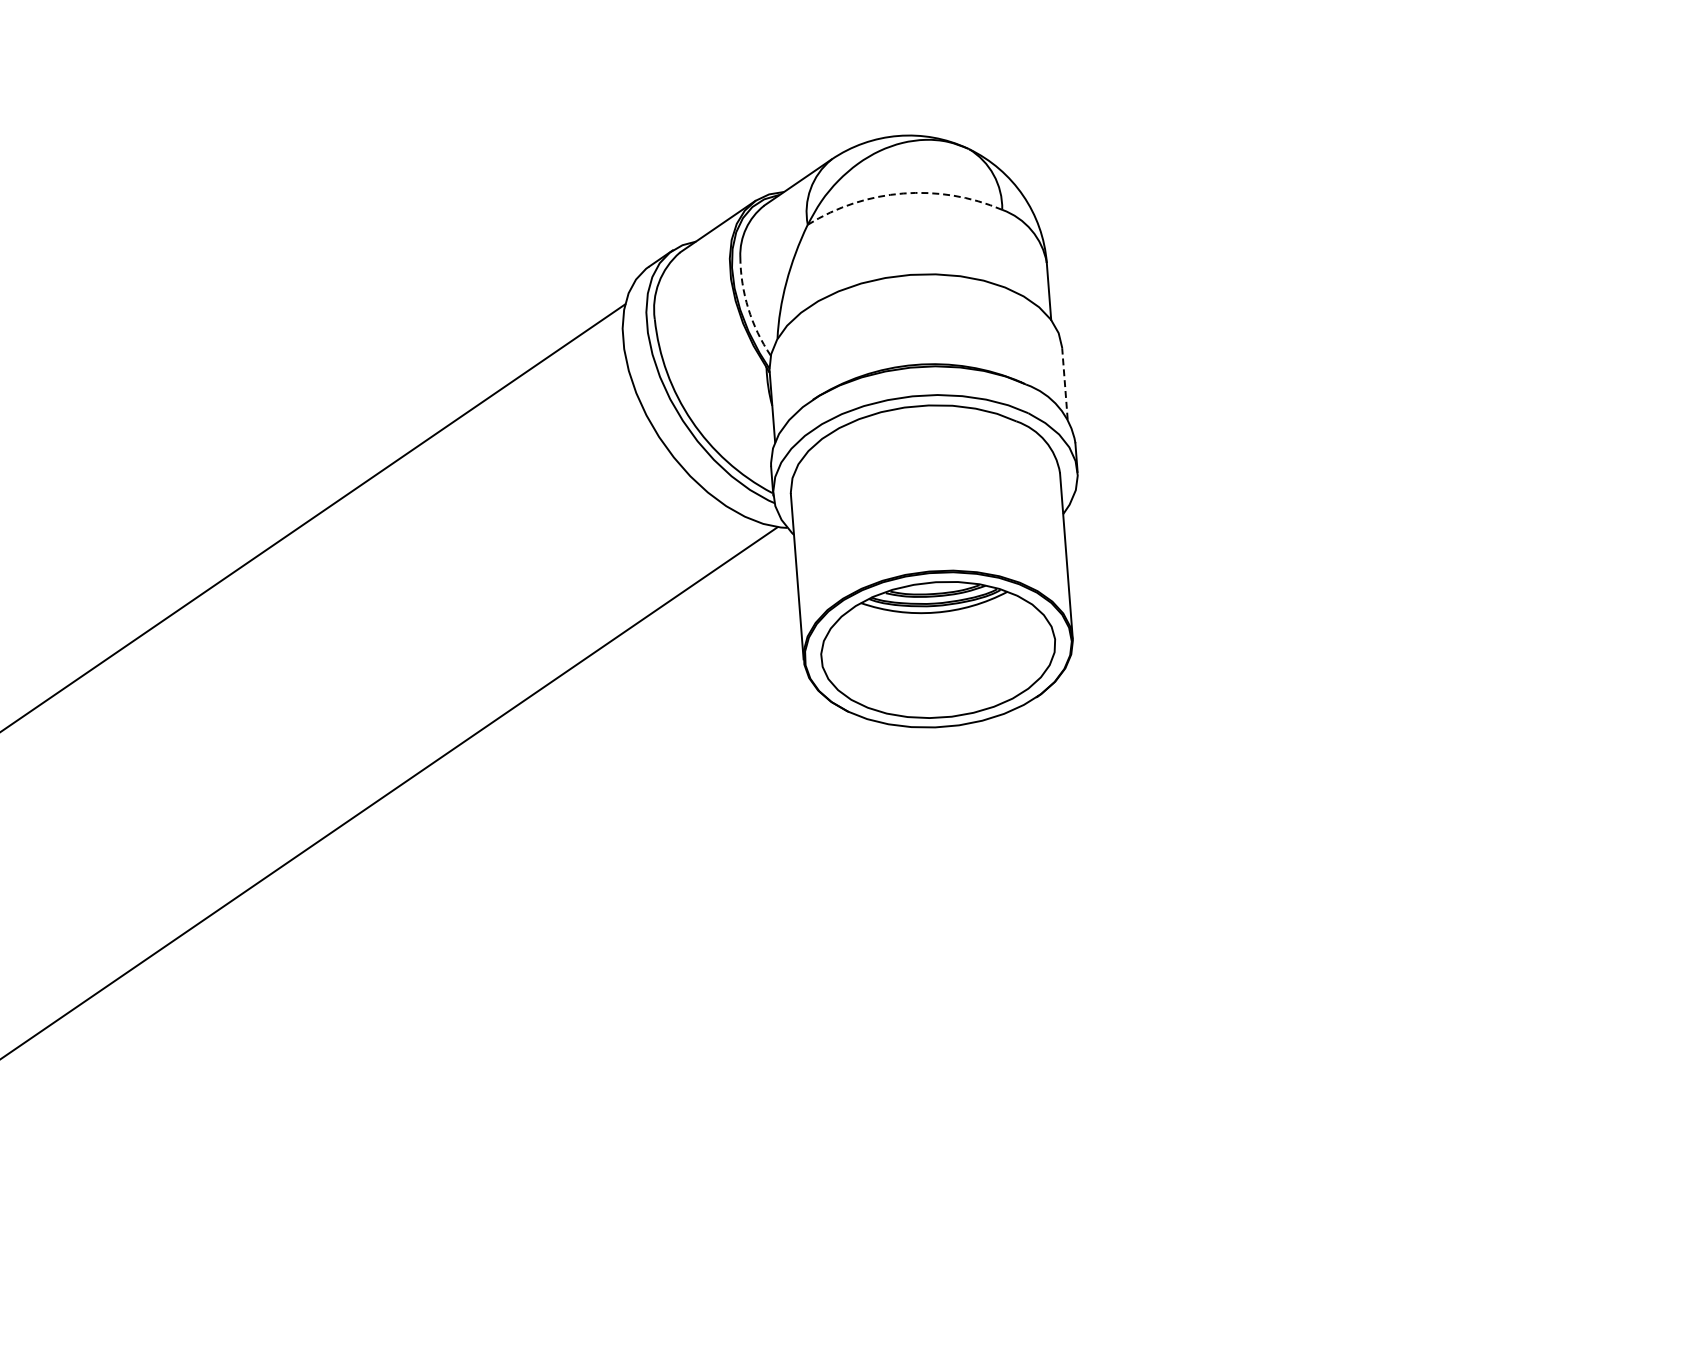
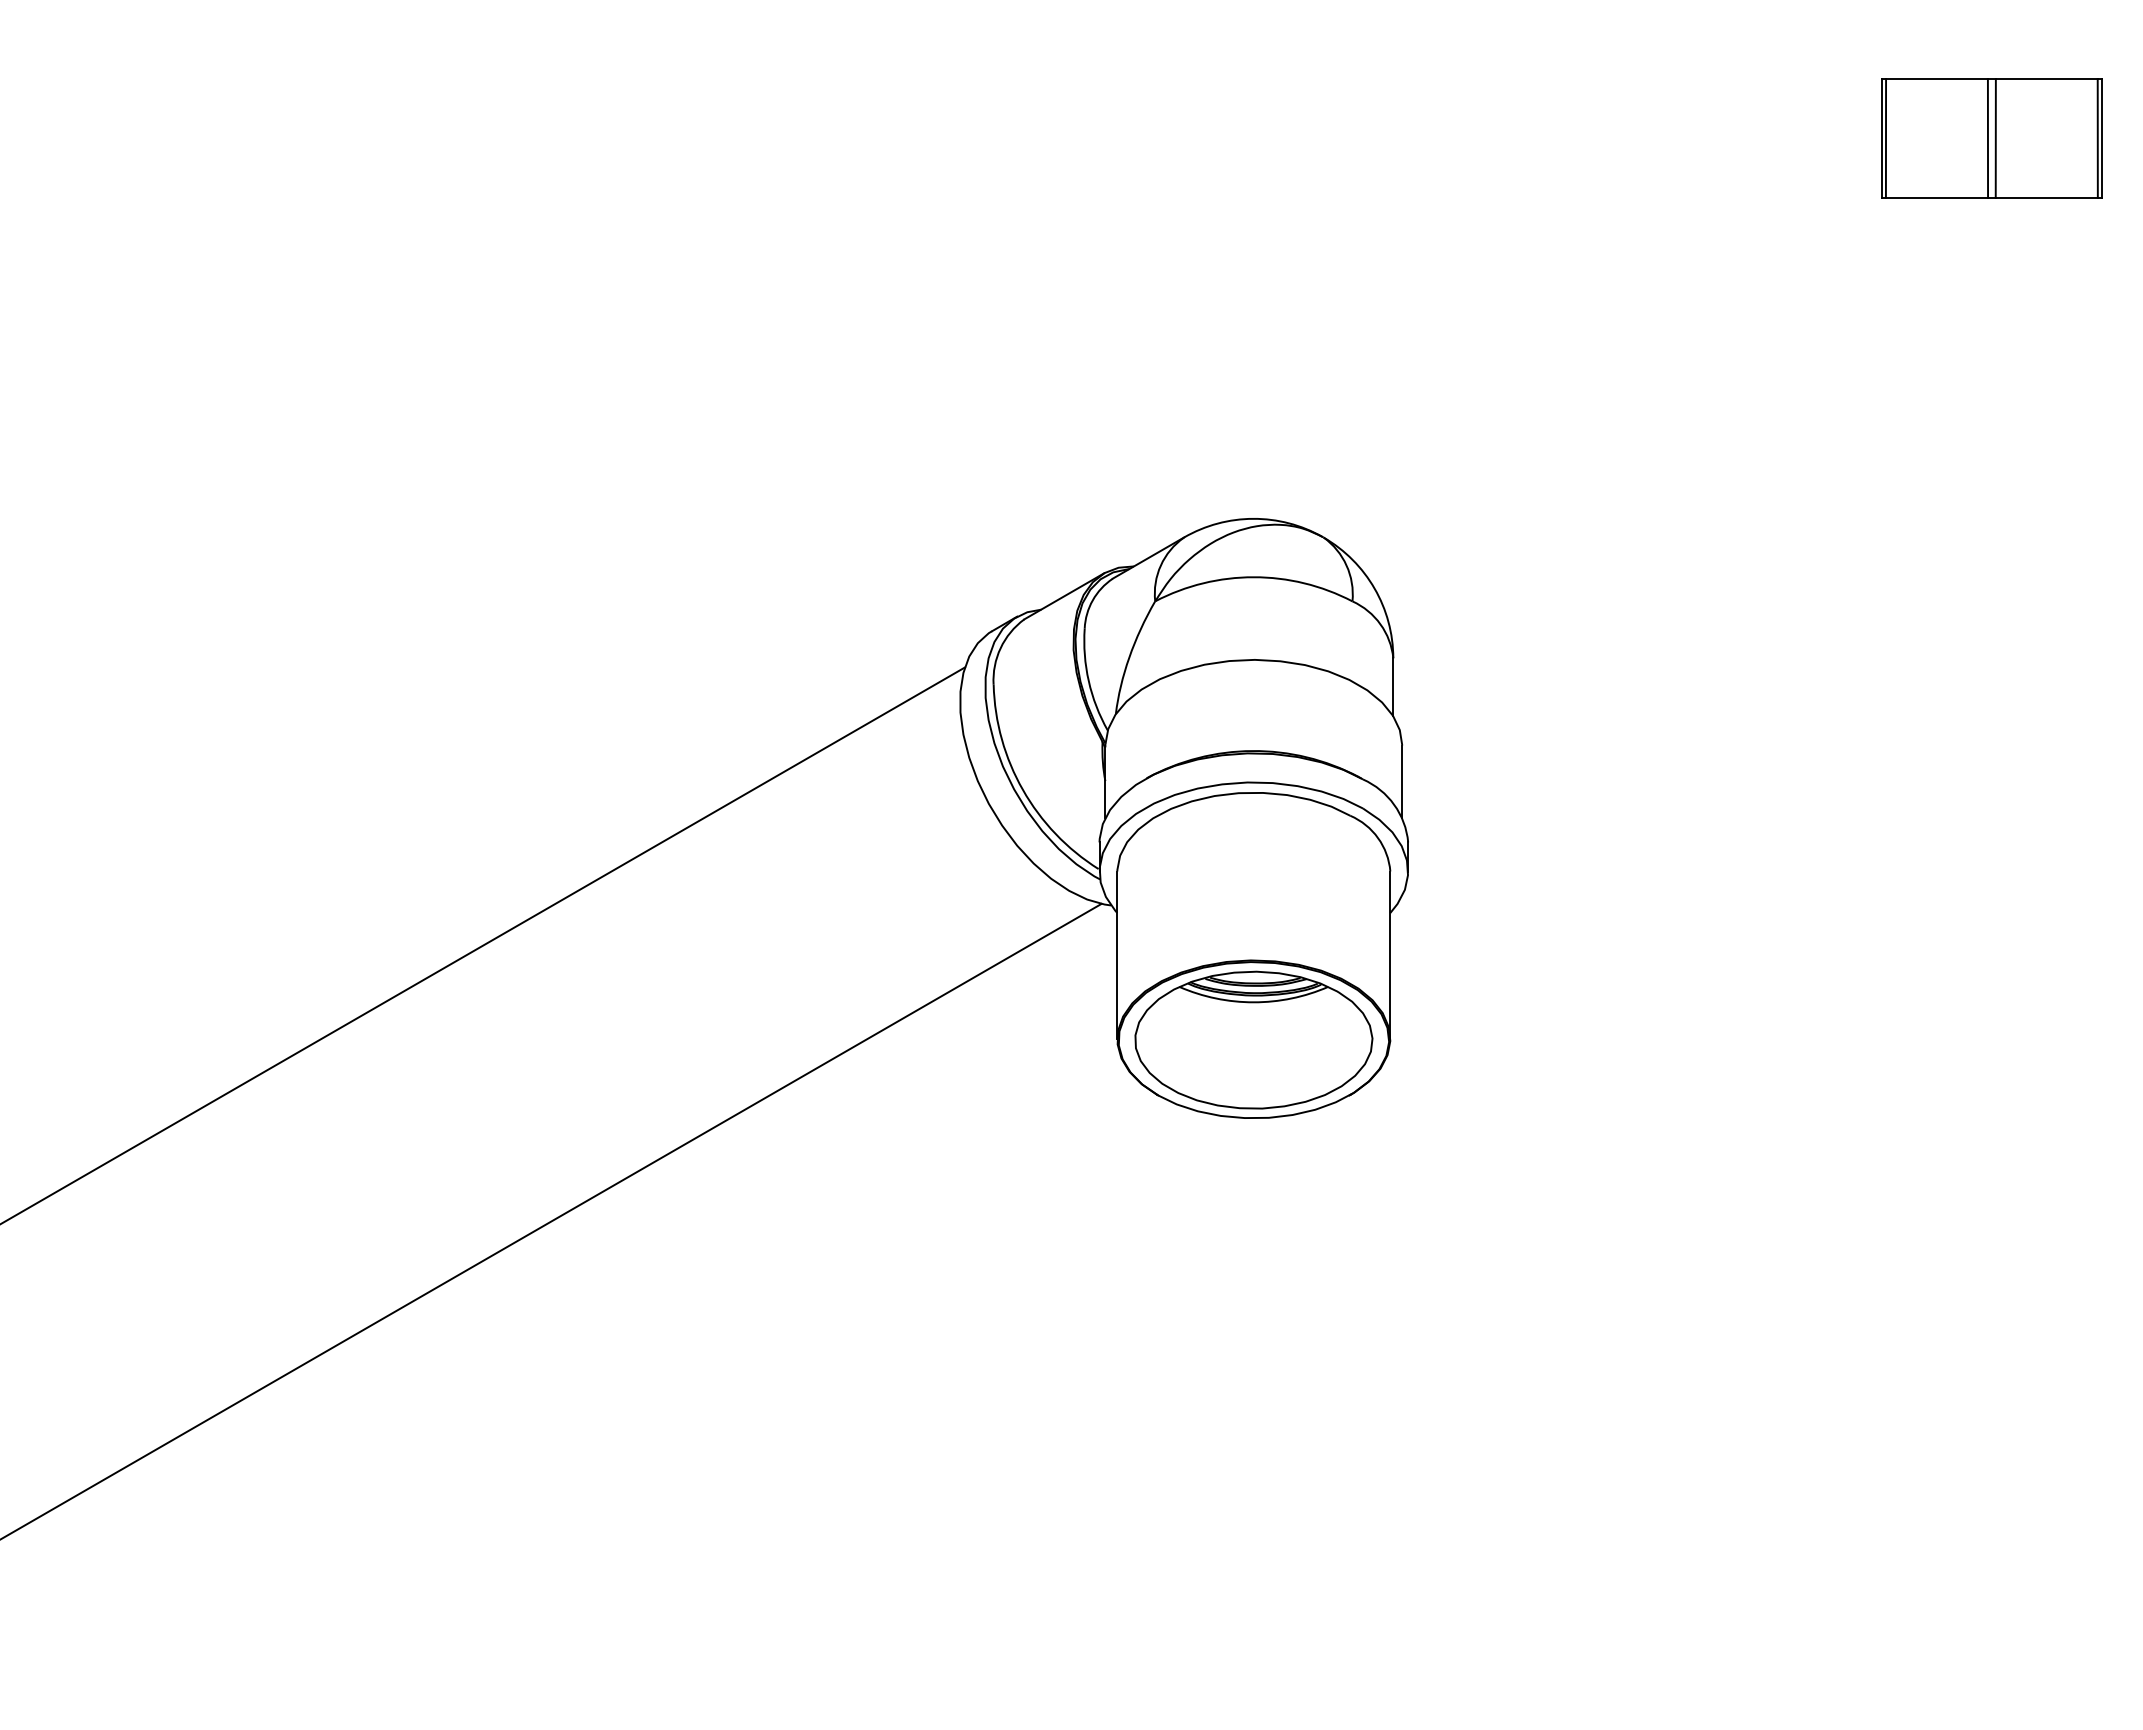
arc: (902, 193) -> (1253, 577), dashed -> solid
arc: (748, 308) -> (1088, 681), dashed -> solid
line: (1065, 383) -> (1402, 781), dashed -> solid

